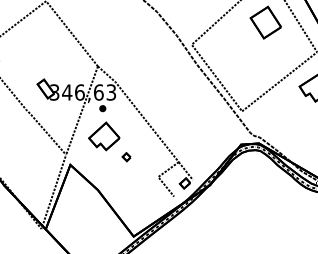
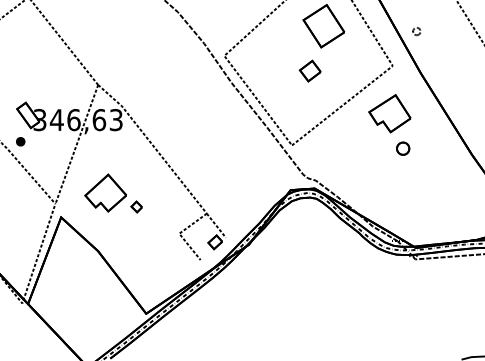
part: (255, 55) -> (309, 70), added
part: (102, 108) -> (20, 141), moved
part: (104, 135) -> (105, 192), moved

